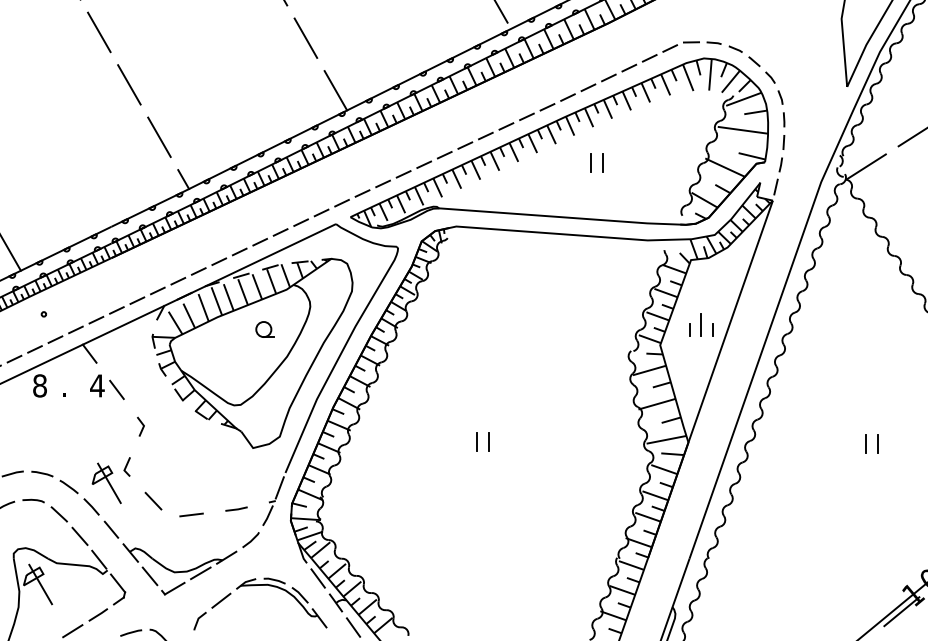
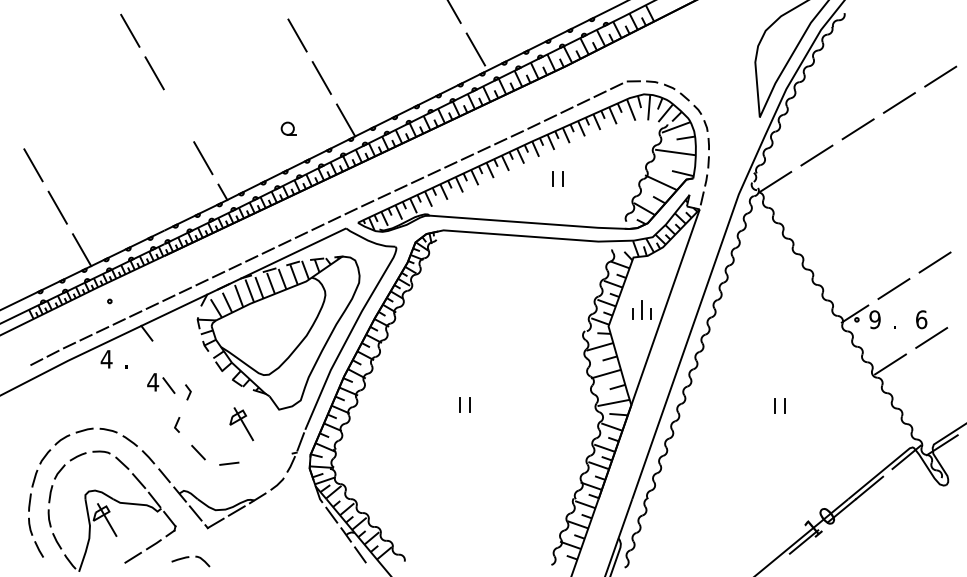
line: (128, 84) -> (178, 115), removed
part: (264, 329) -> (288, 128), moved
text: (39, 384) -> (106, 358), 8 -> 4
part: (107, 387) -> (161, 383), moved
part: (106, 483) -> (241, 424), moved
line: (236, 508) -> (265, 458), removed
part: (259, 586) -> (284, 521), removed

